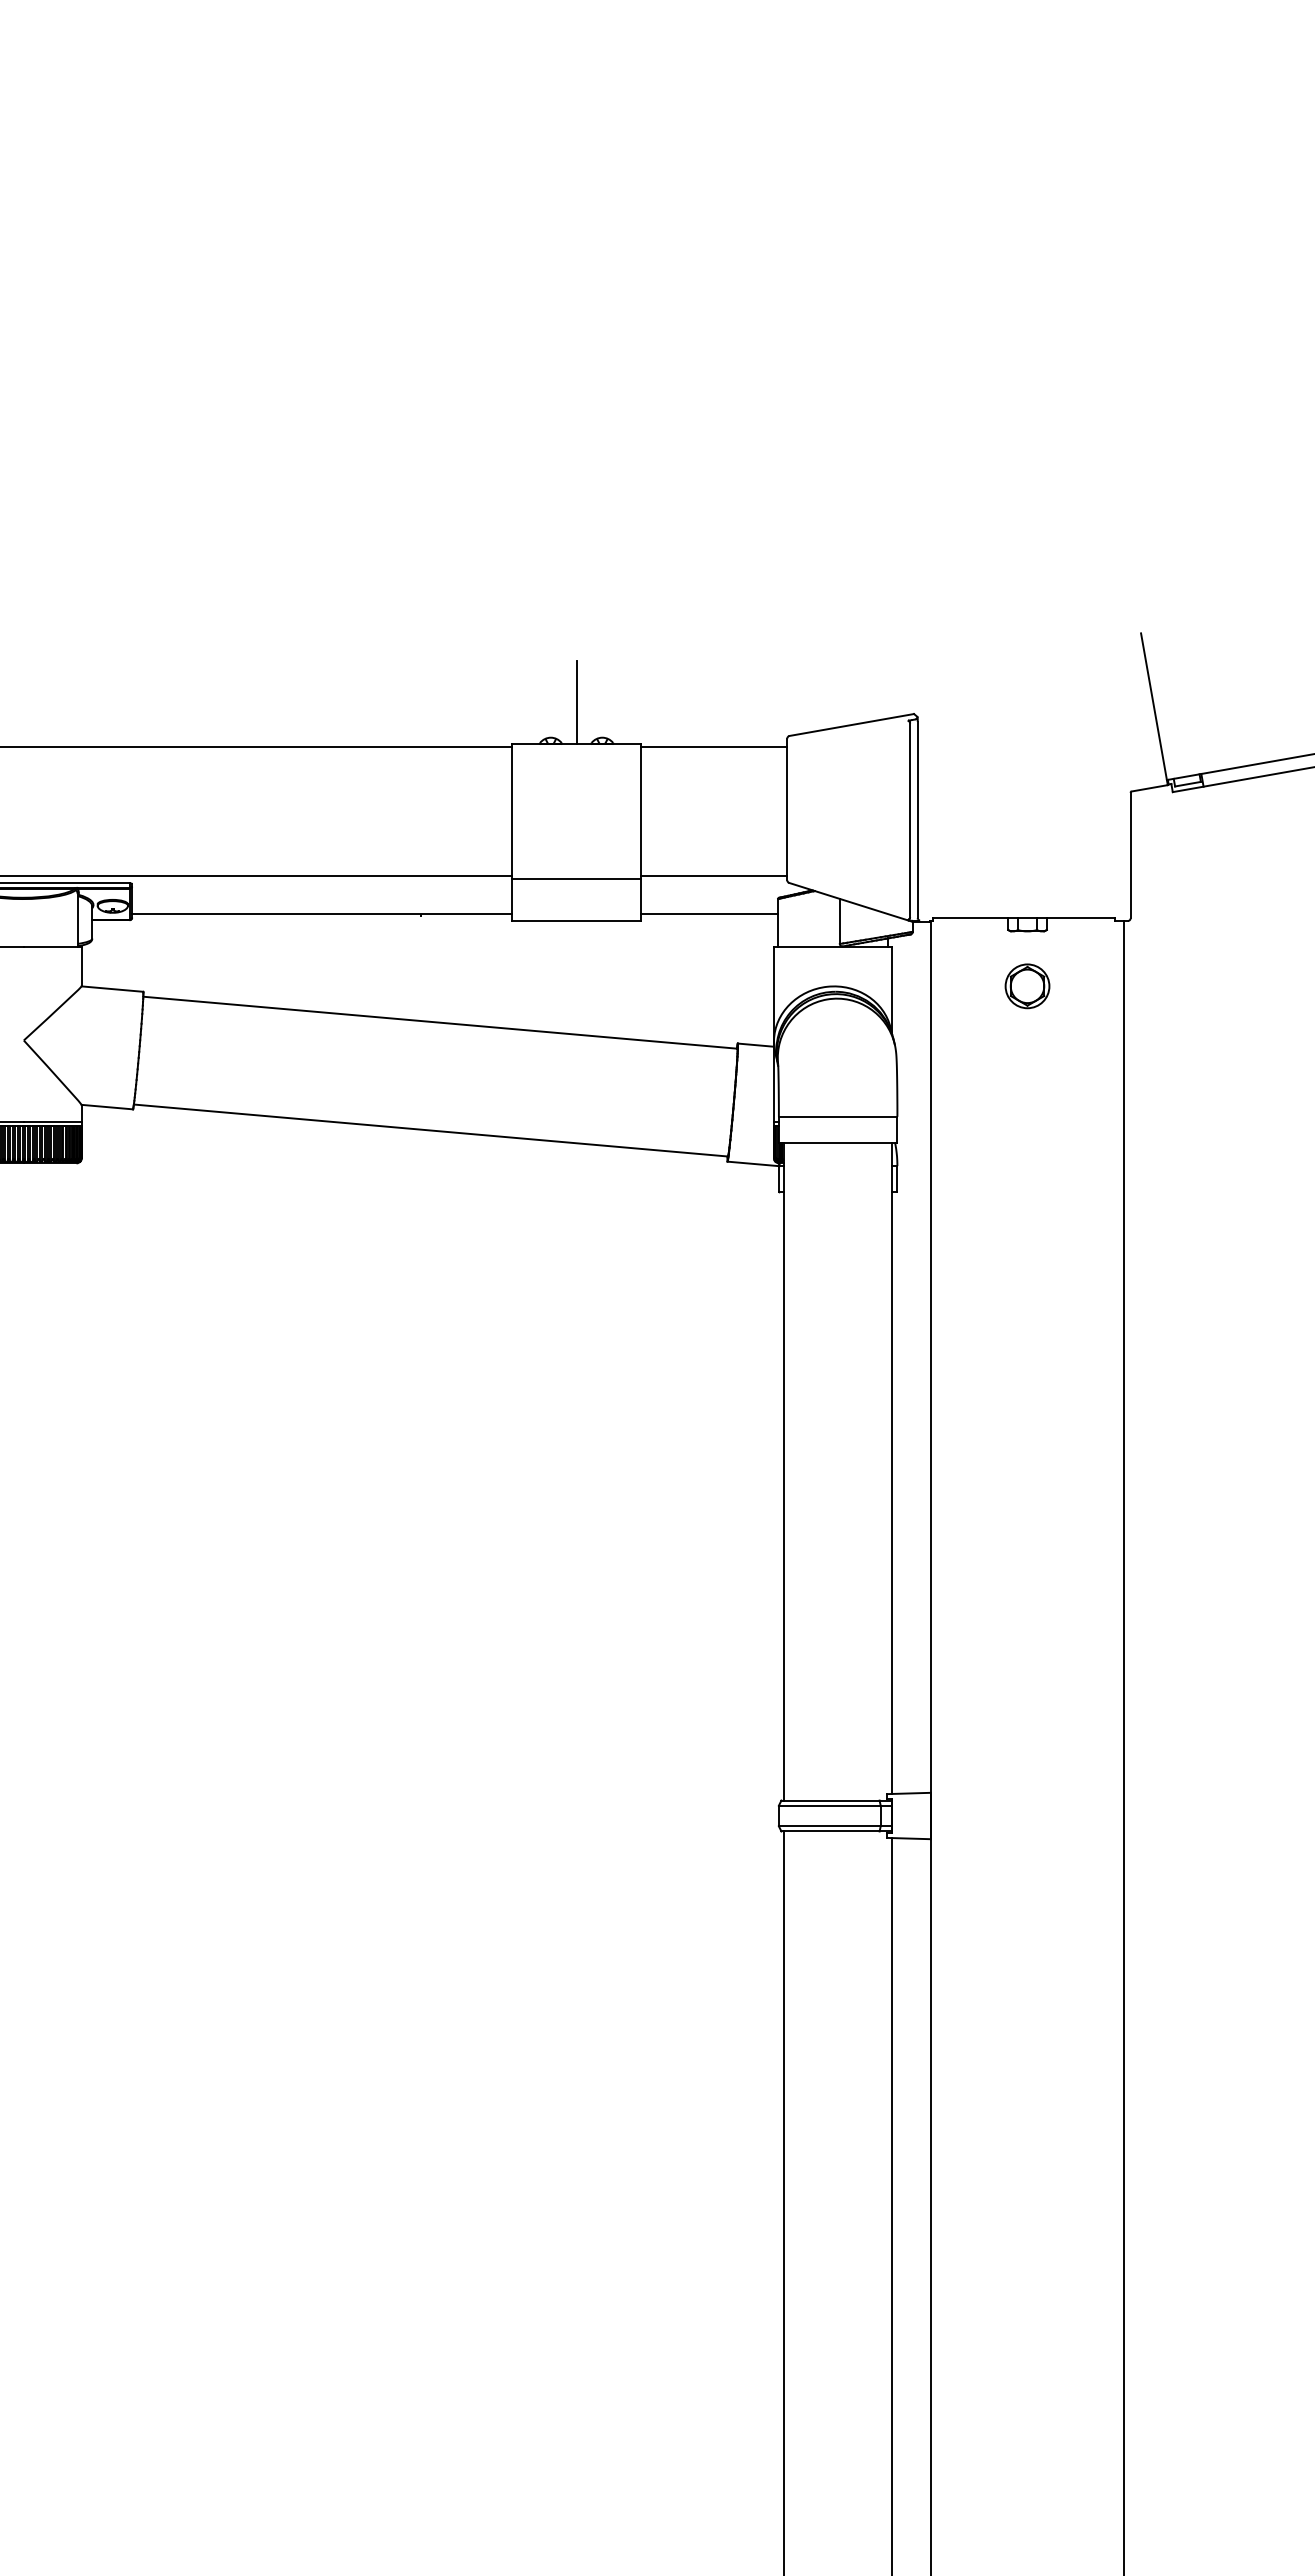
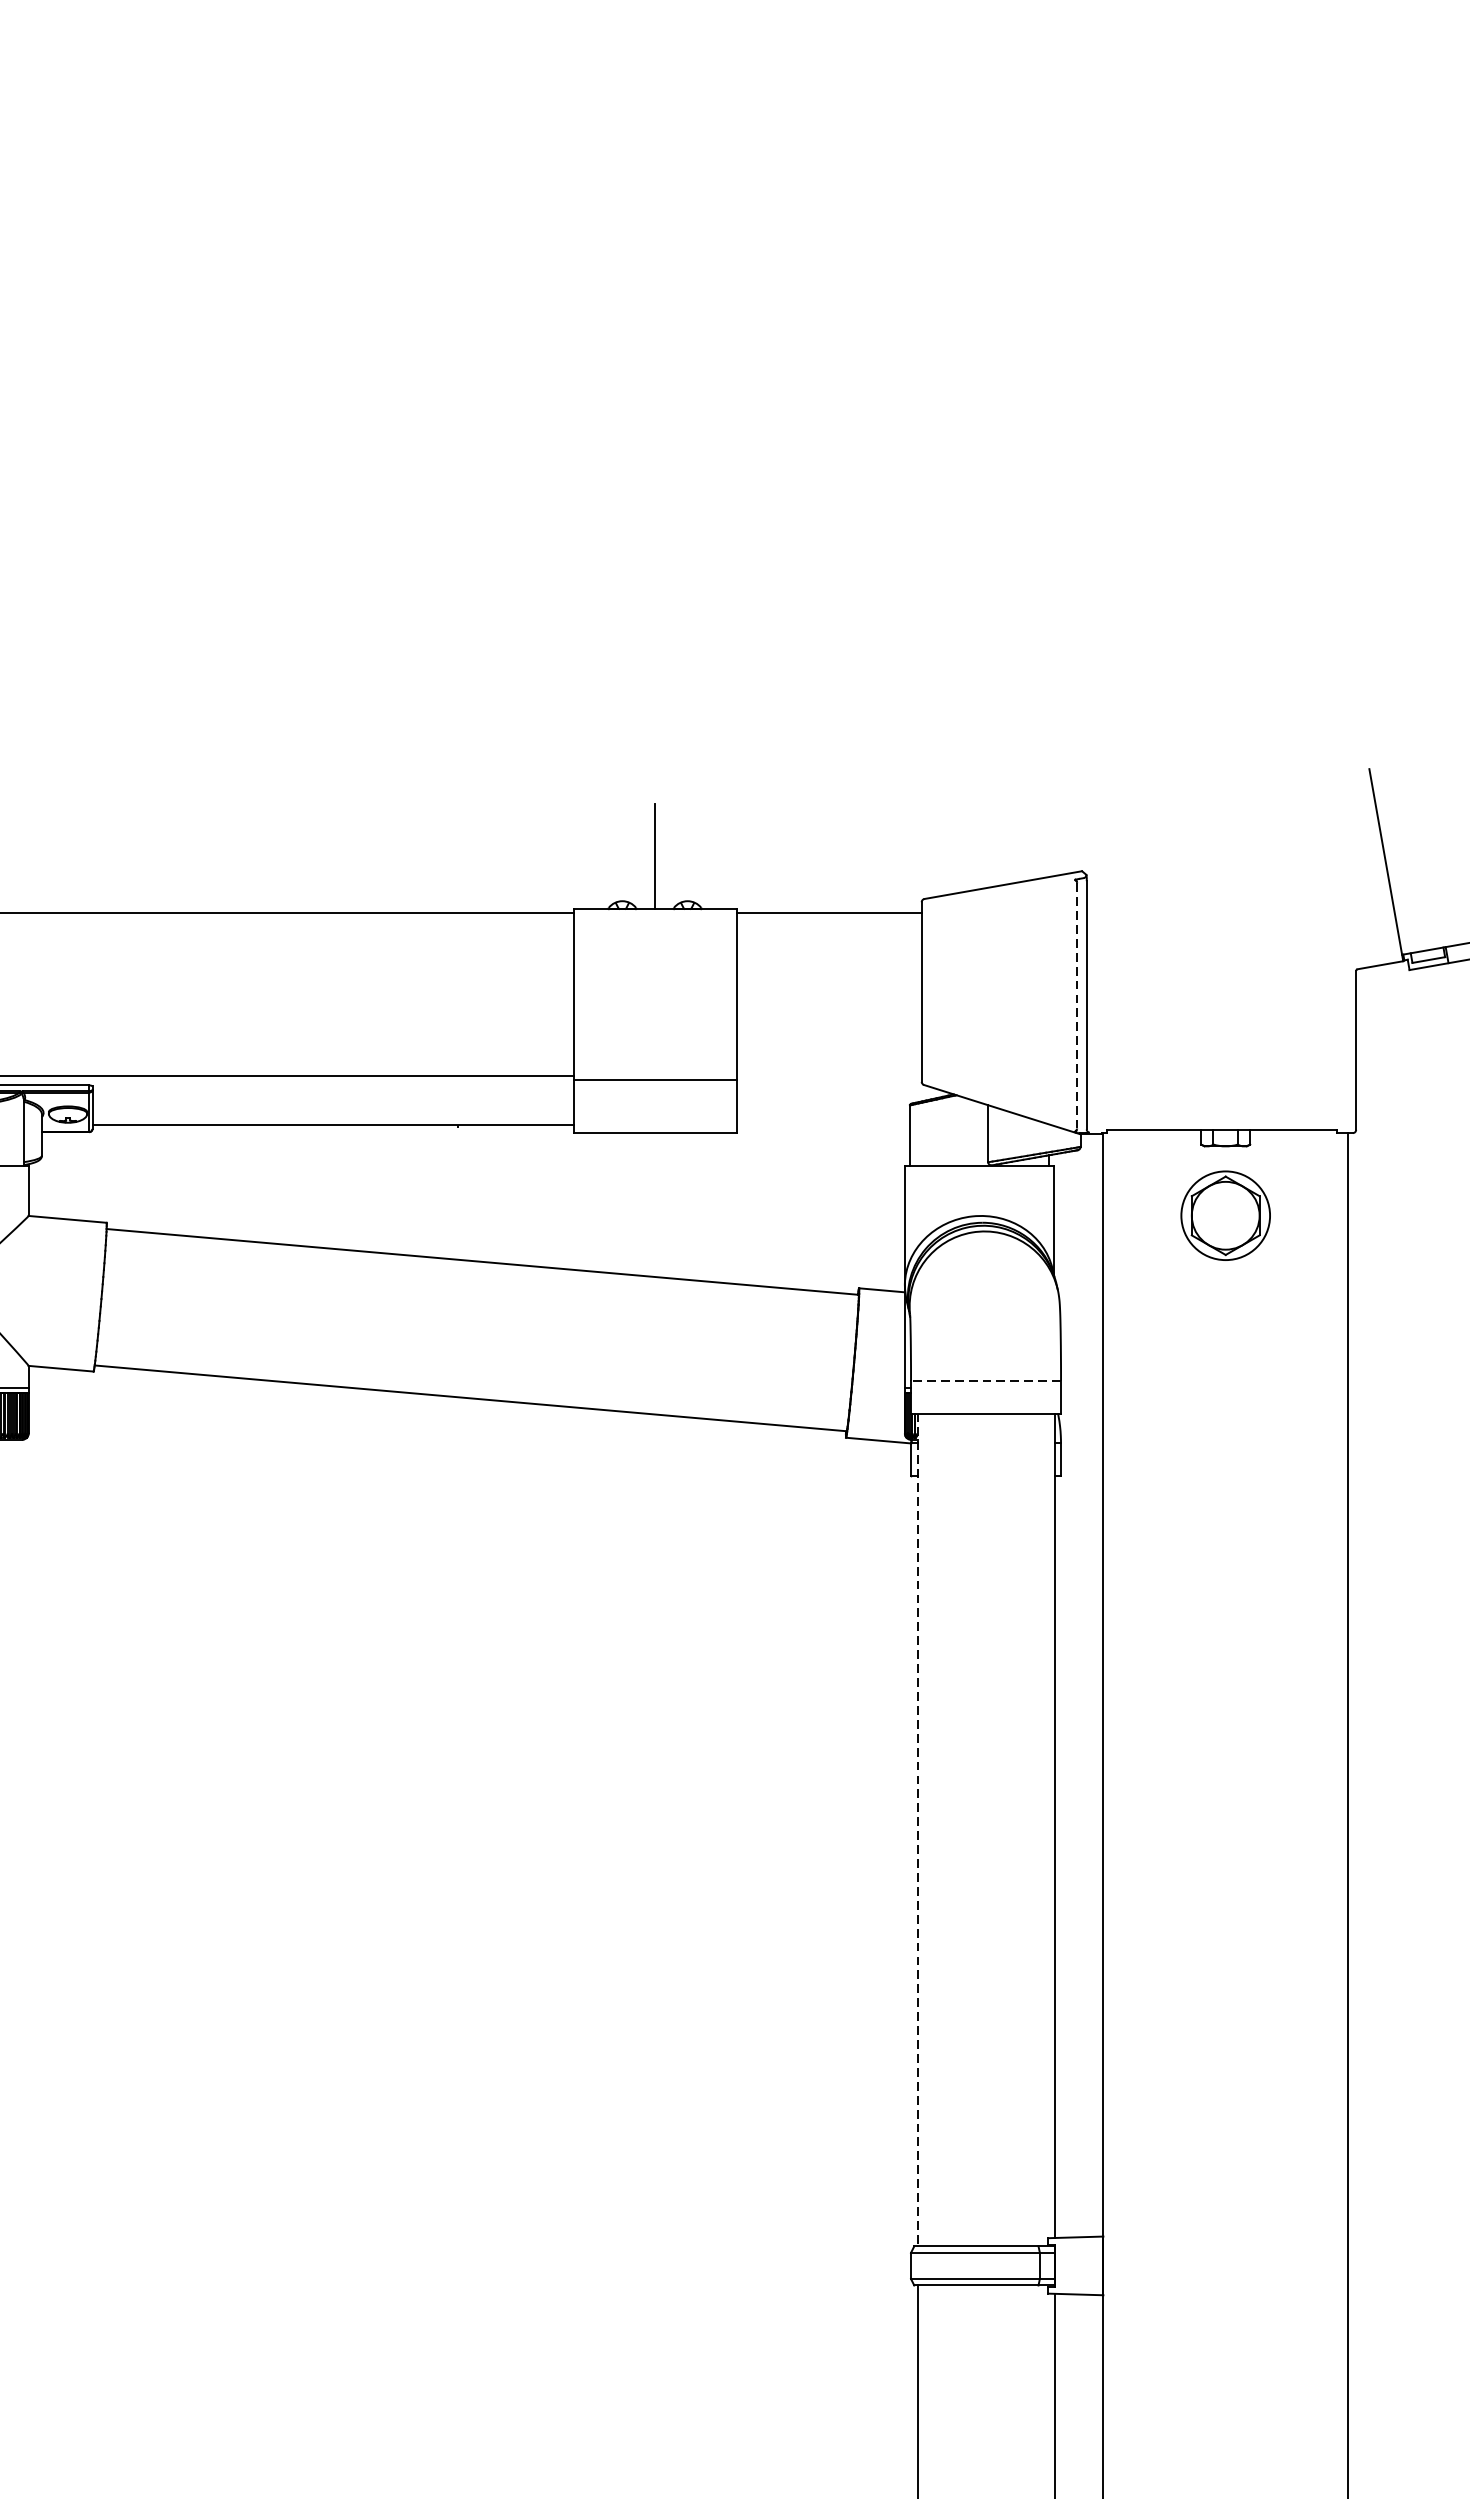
line: (910, 820) -> (1077, 1005), solid -> dashed
line: (714, 875) -> (829, 1075), removed
line: (709, 914) -> (823, 1124), removed
part: (1027, 986) -> (1225, 1216), size x1.6
line: (837, 1116) -> (985, 1380), solid -> dashed
line: (784, 1472) -> (918, 1831), solid -> dashed

